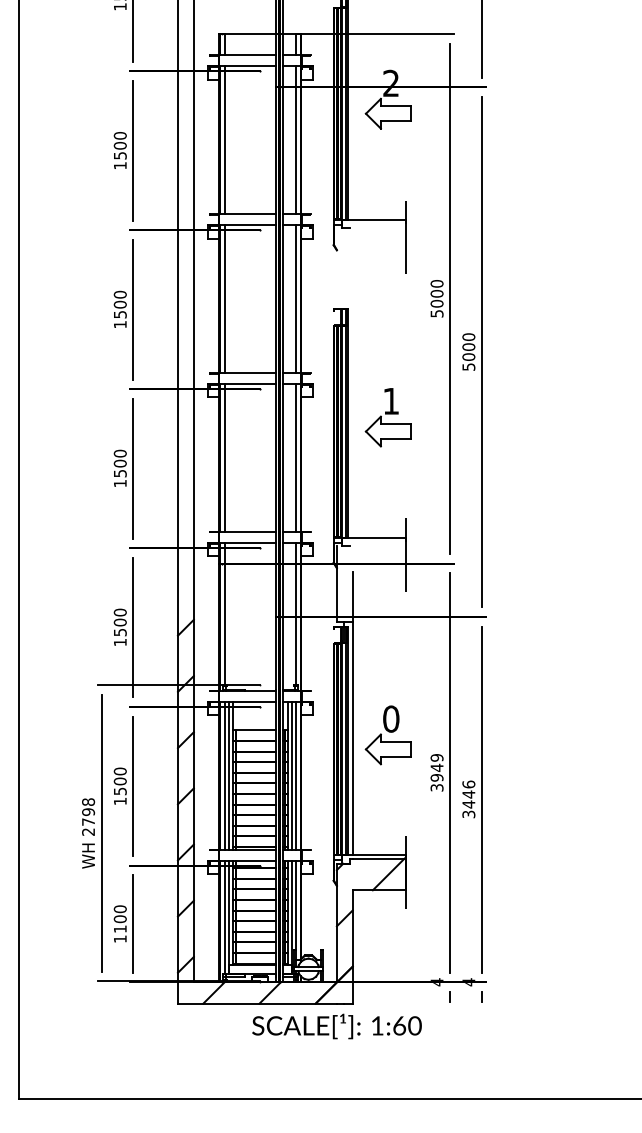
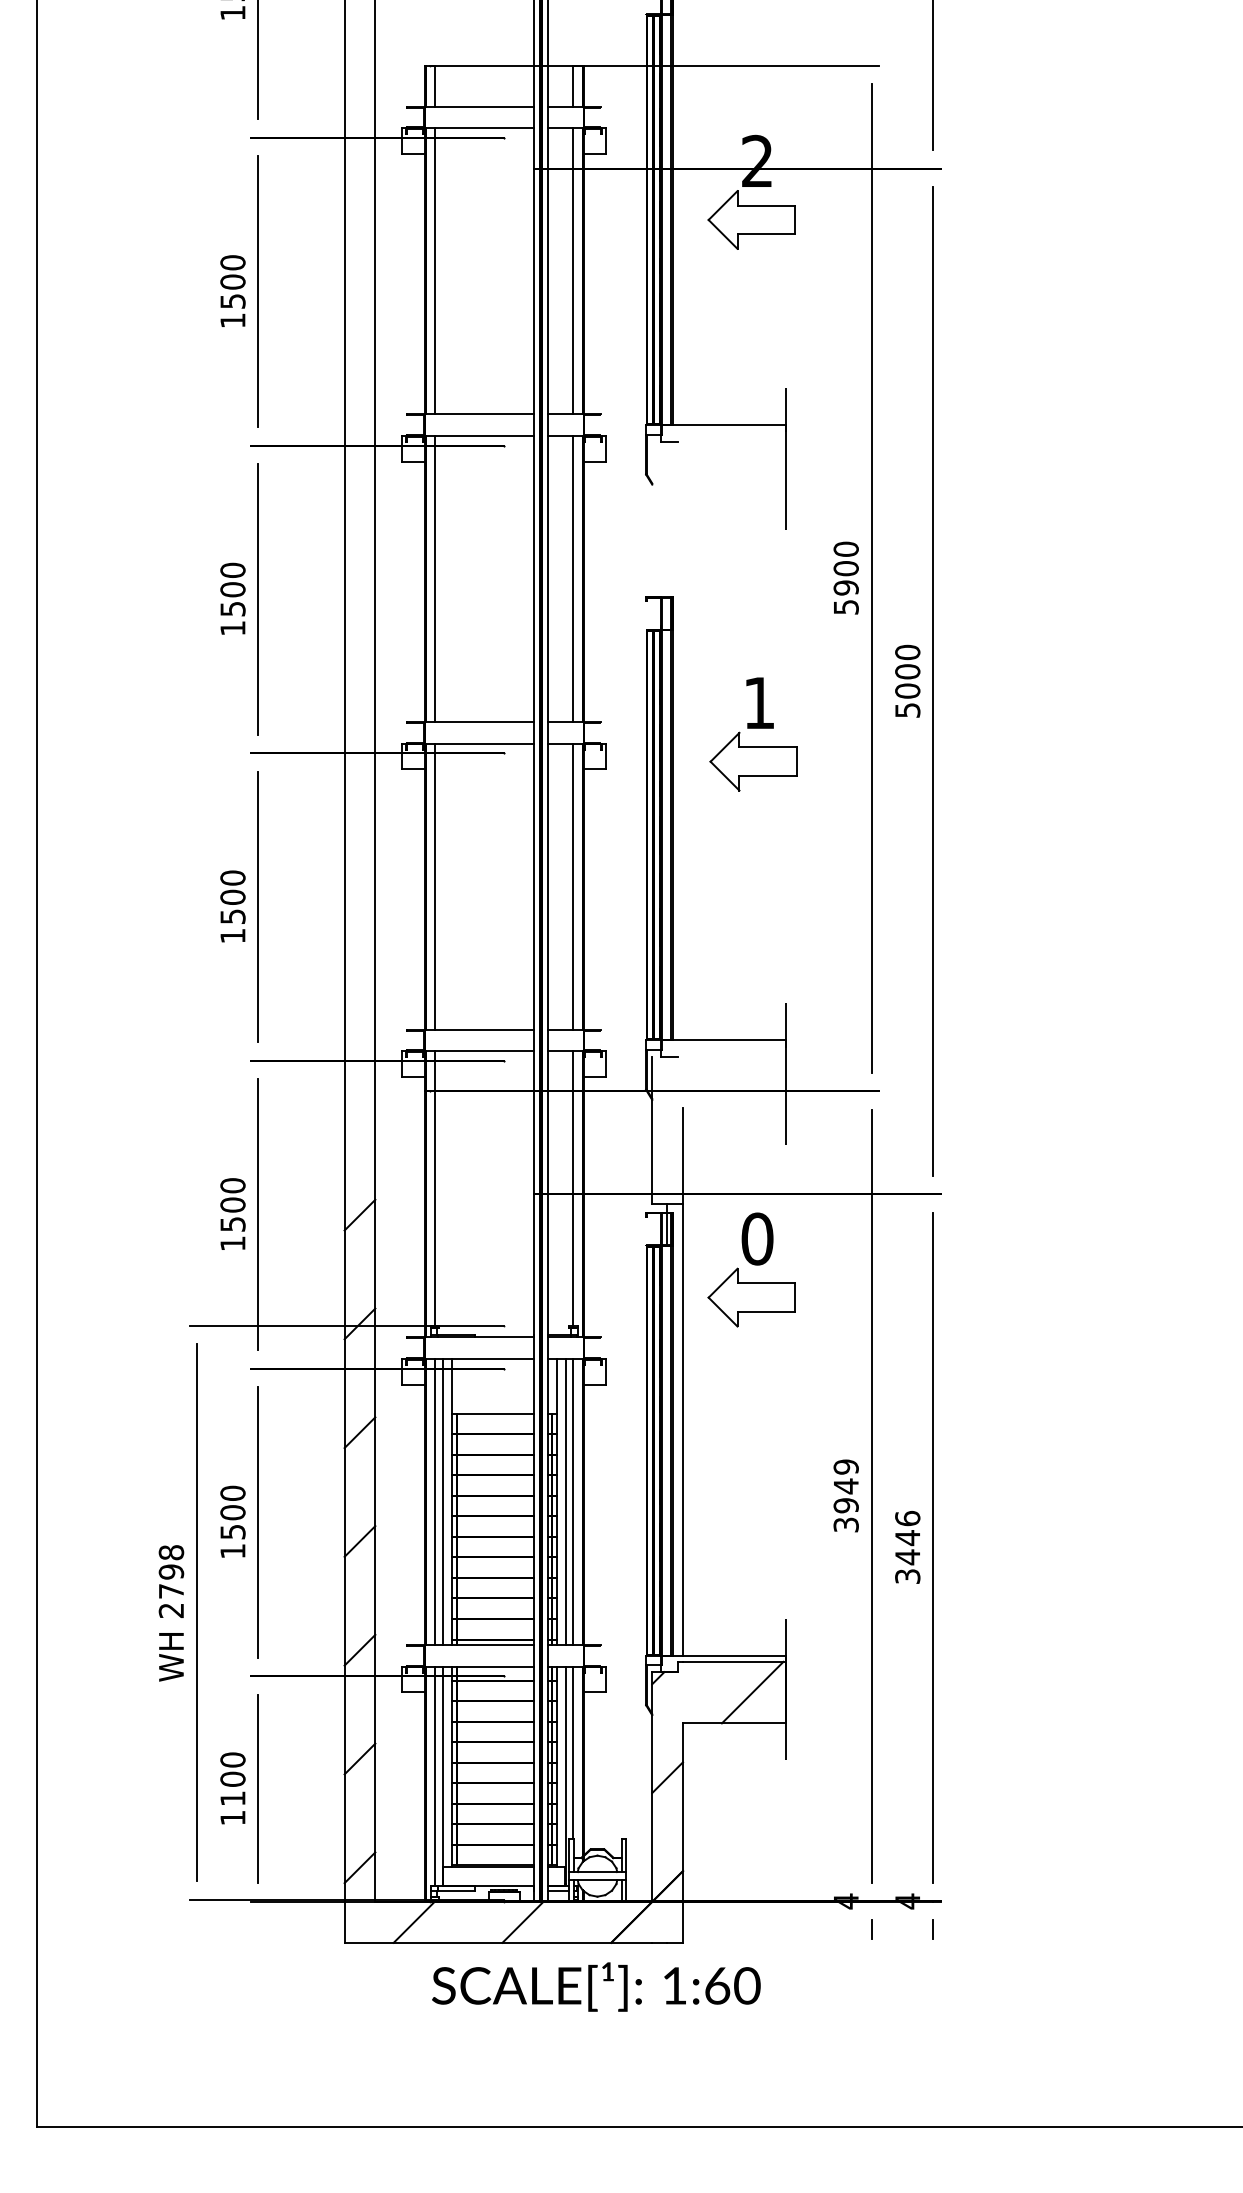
text: (436, 303) -> (845, 587), 5000 -> 5900
part: (387, 417) -> (752, 734), moved
part: (387, 735) -> (750, 1270), moved
text: (336, 1026) -> (595, 1987), moved

